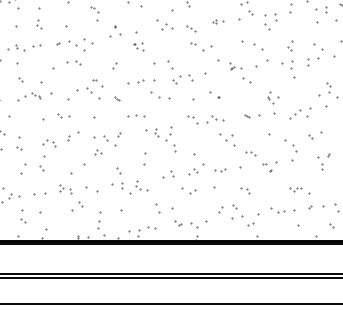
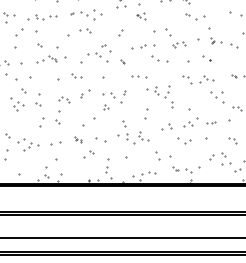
part: (235, 66) -> (215, 40), moved
part: (182, 79) -> (178, 44), size x0.7
part: (65, 189) -> (78, 139), size x0.6
part: (23, 216) -> (47, 172), moved

